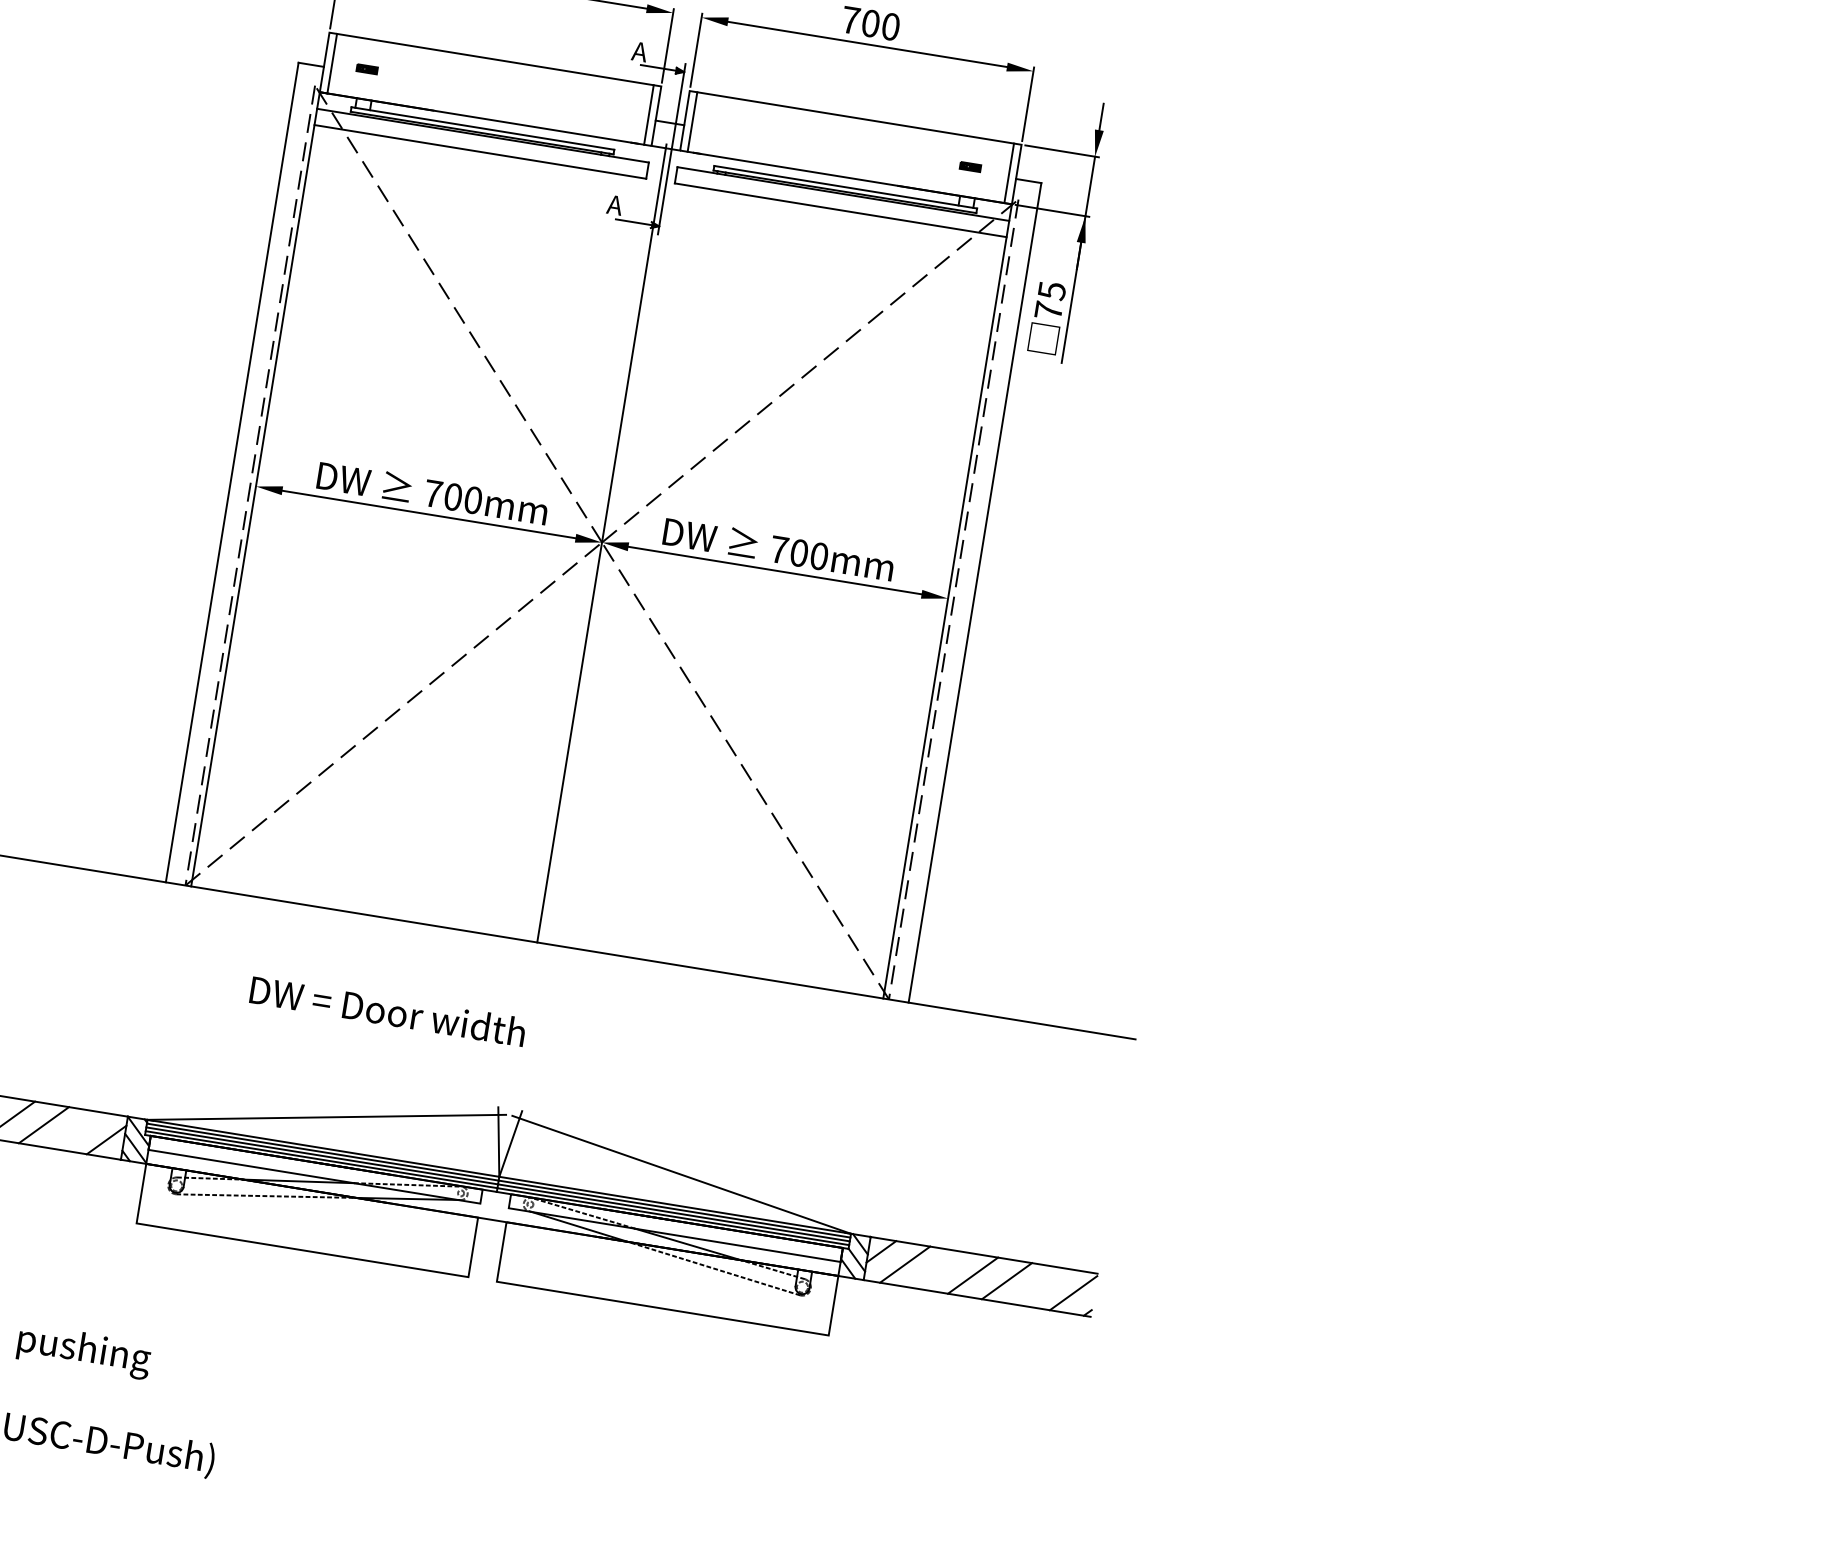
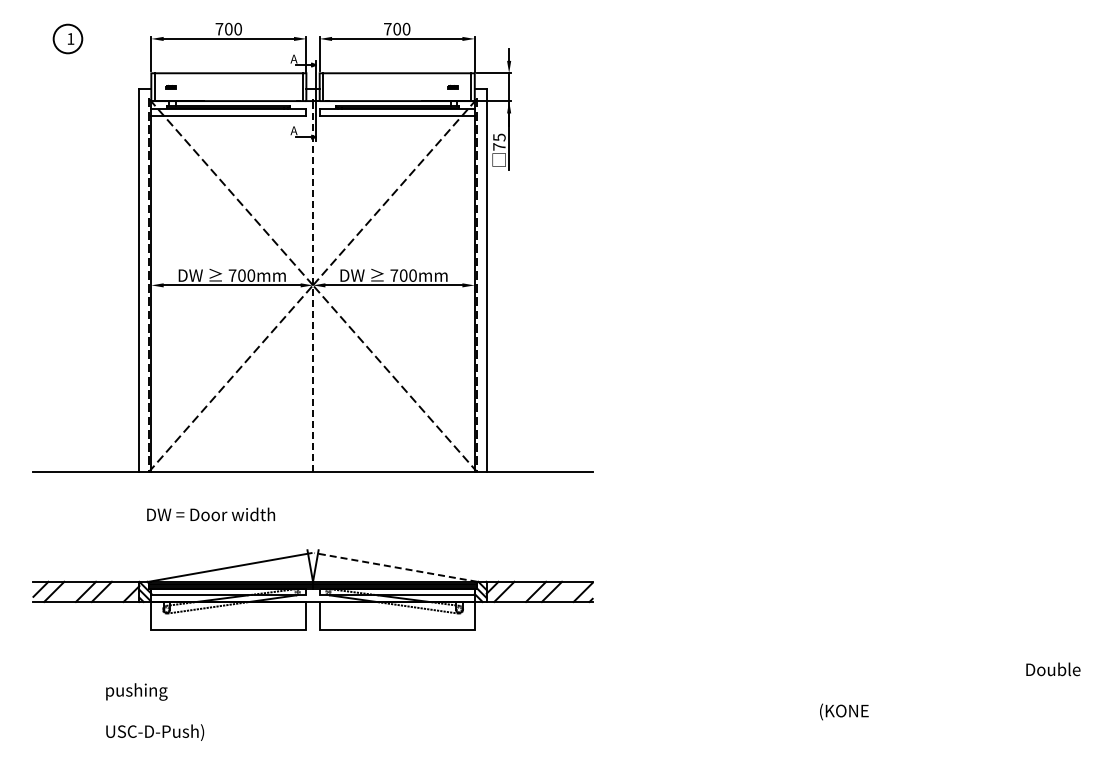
line: (602, 545) -> (313, 286), solid -> dashed
text: (388, 1011) -> (211, 514), moved
line: (680, 1174) -> (395, 567), solid -> dashed

